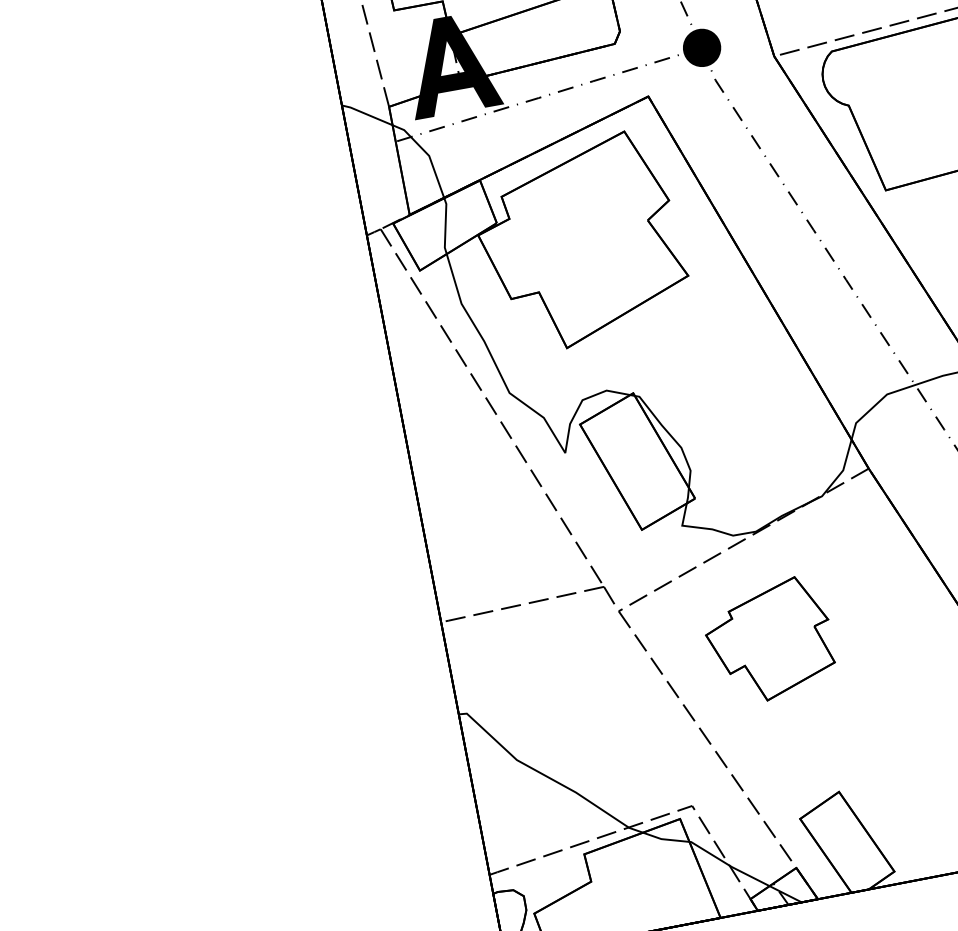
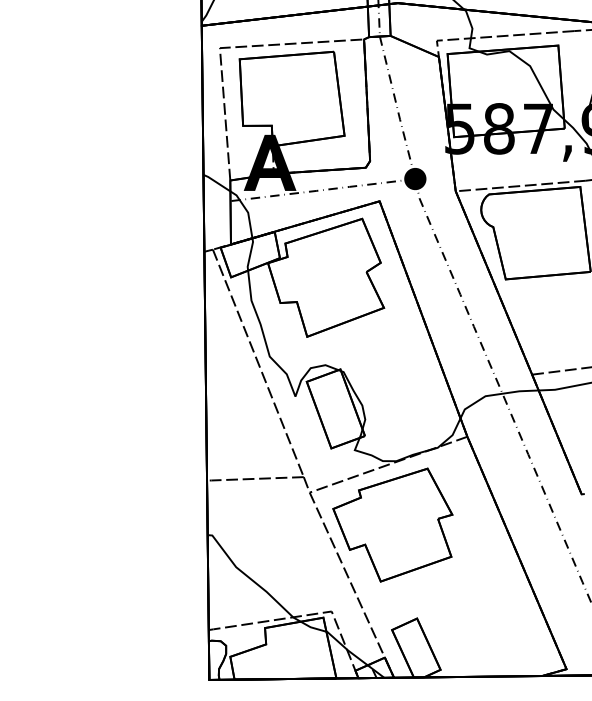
part: (768, 640) -> (392, 524), size x1.67

